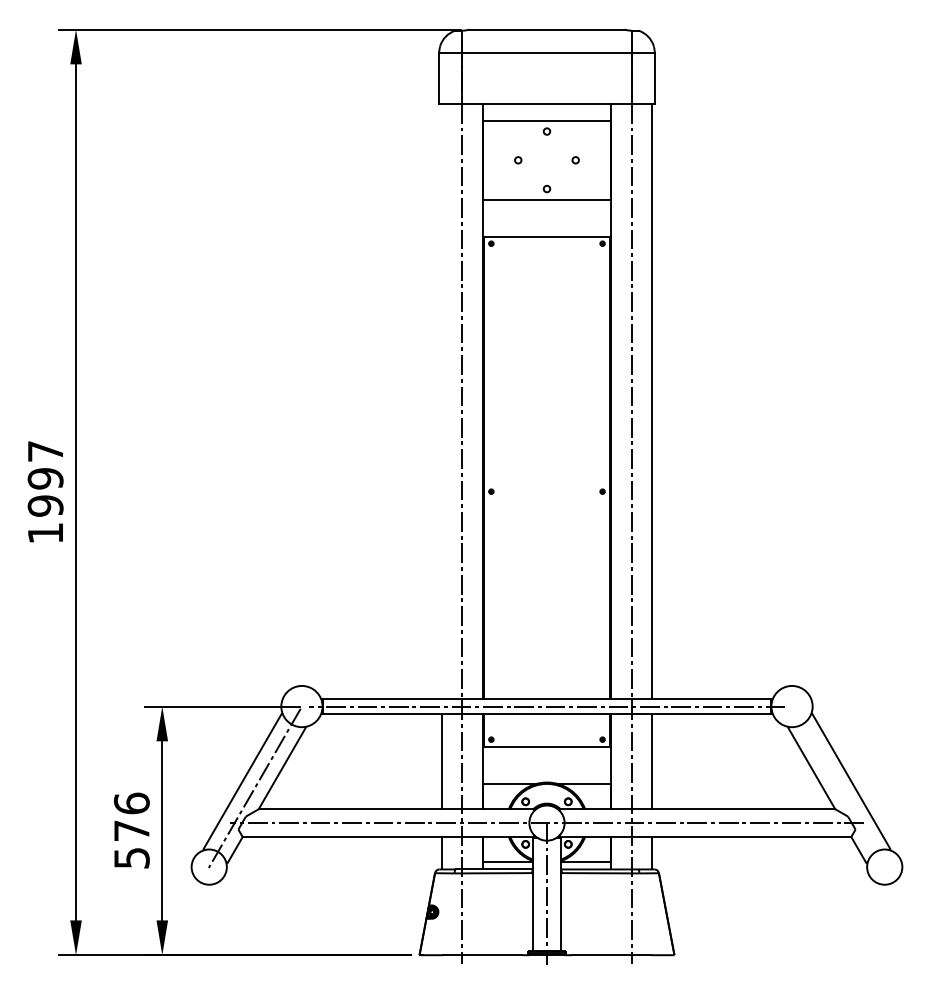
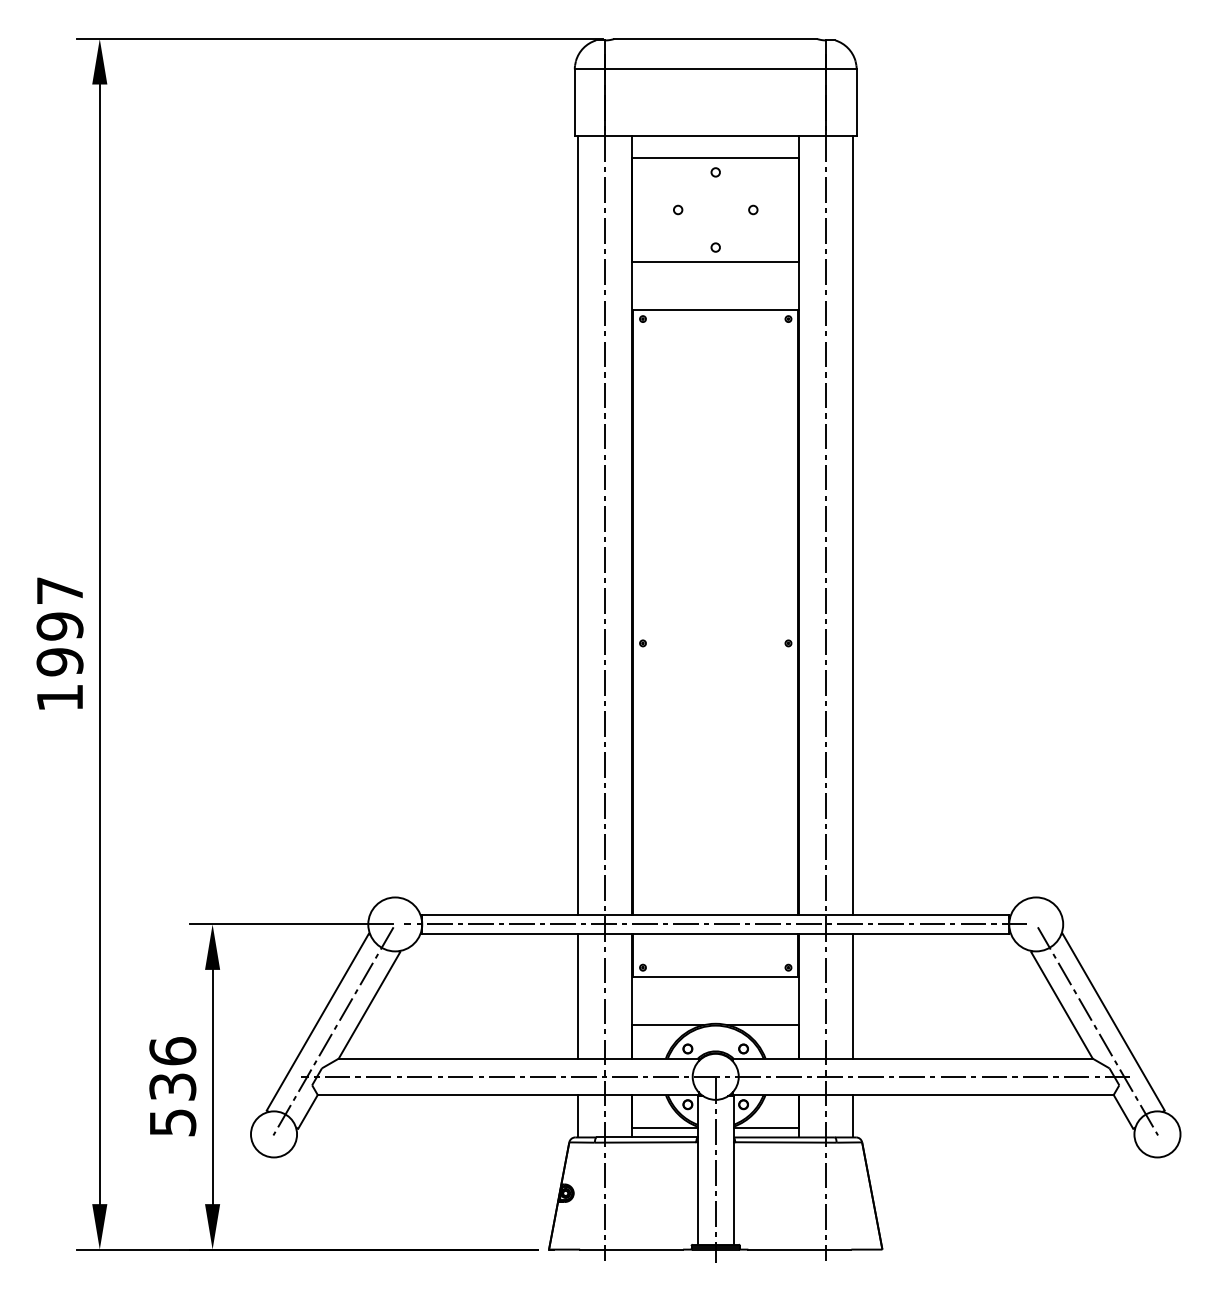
line: (442, 401) -> (578, 525), added
line: (838, 788) -> (1097, 1031), added
text: (131, 830) -> (172, 1086), 576 -> 536

